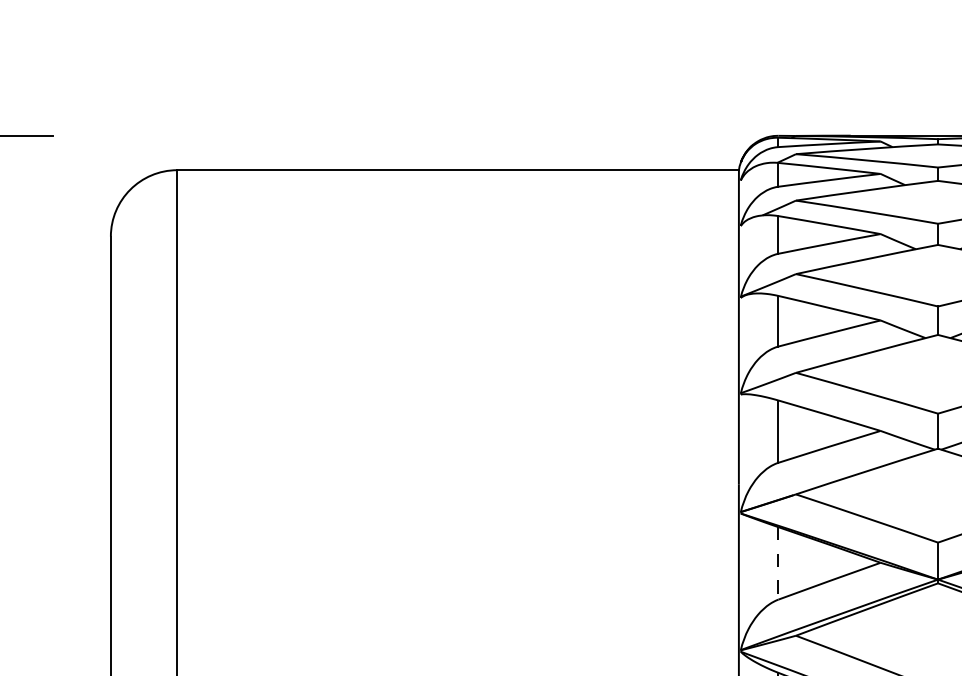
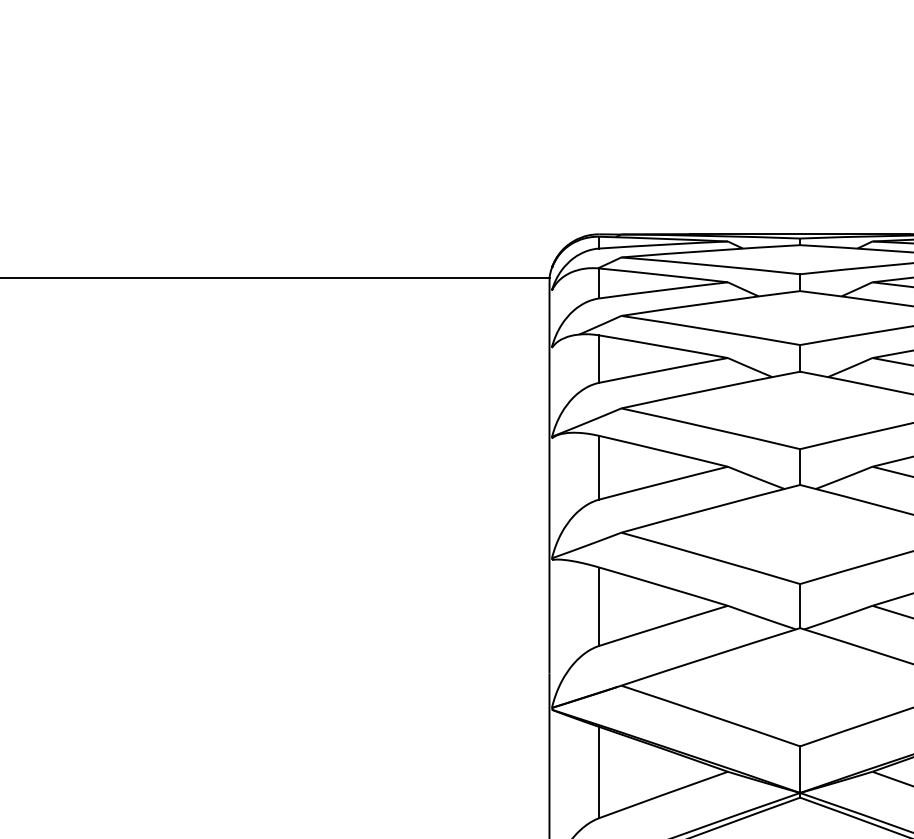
line: (778, 563) -> (599, 772), dashed -> solid

